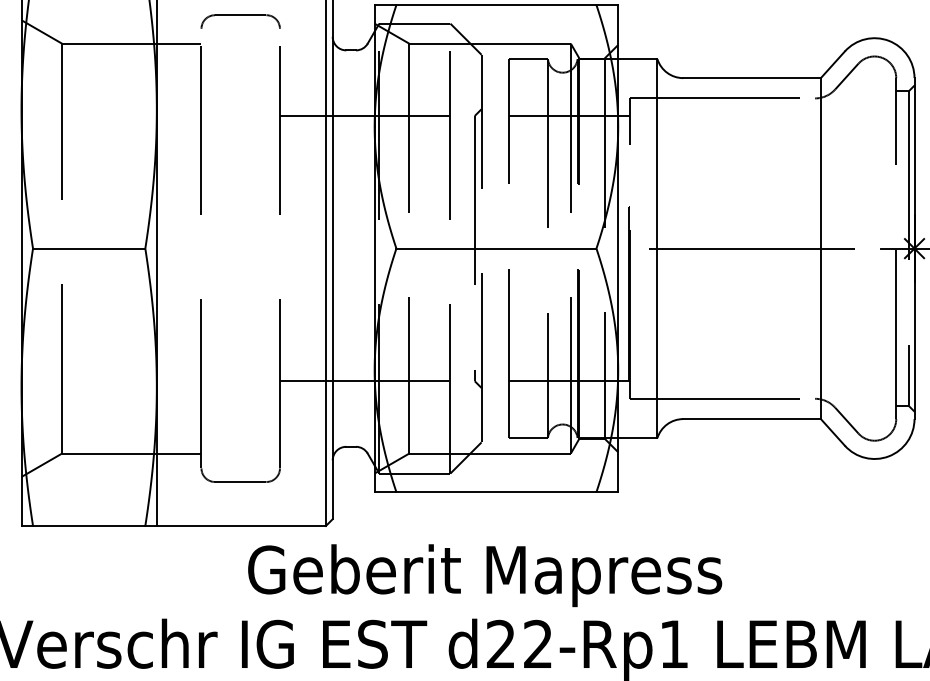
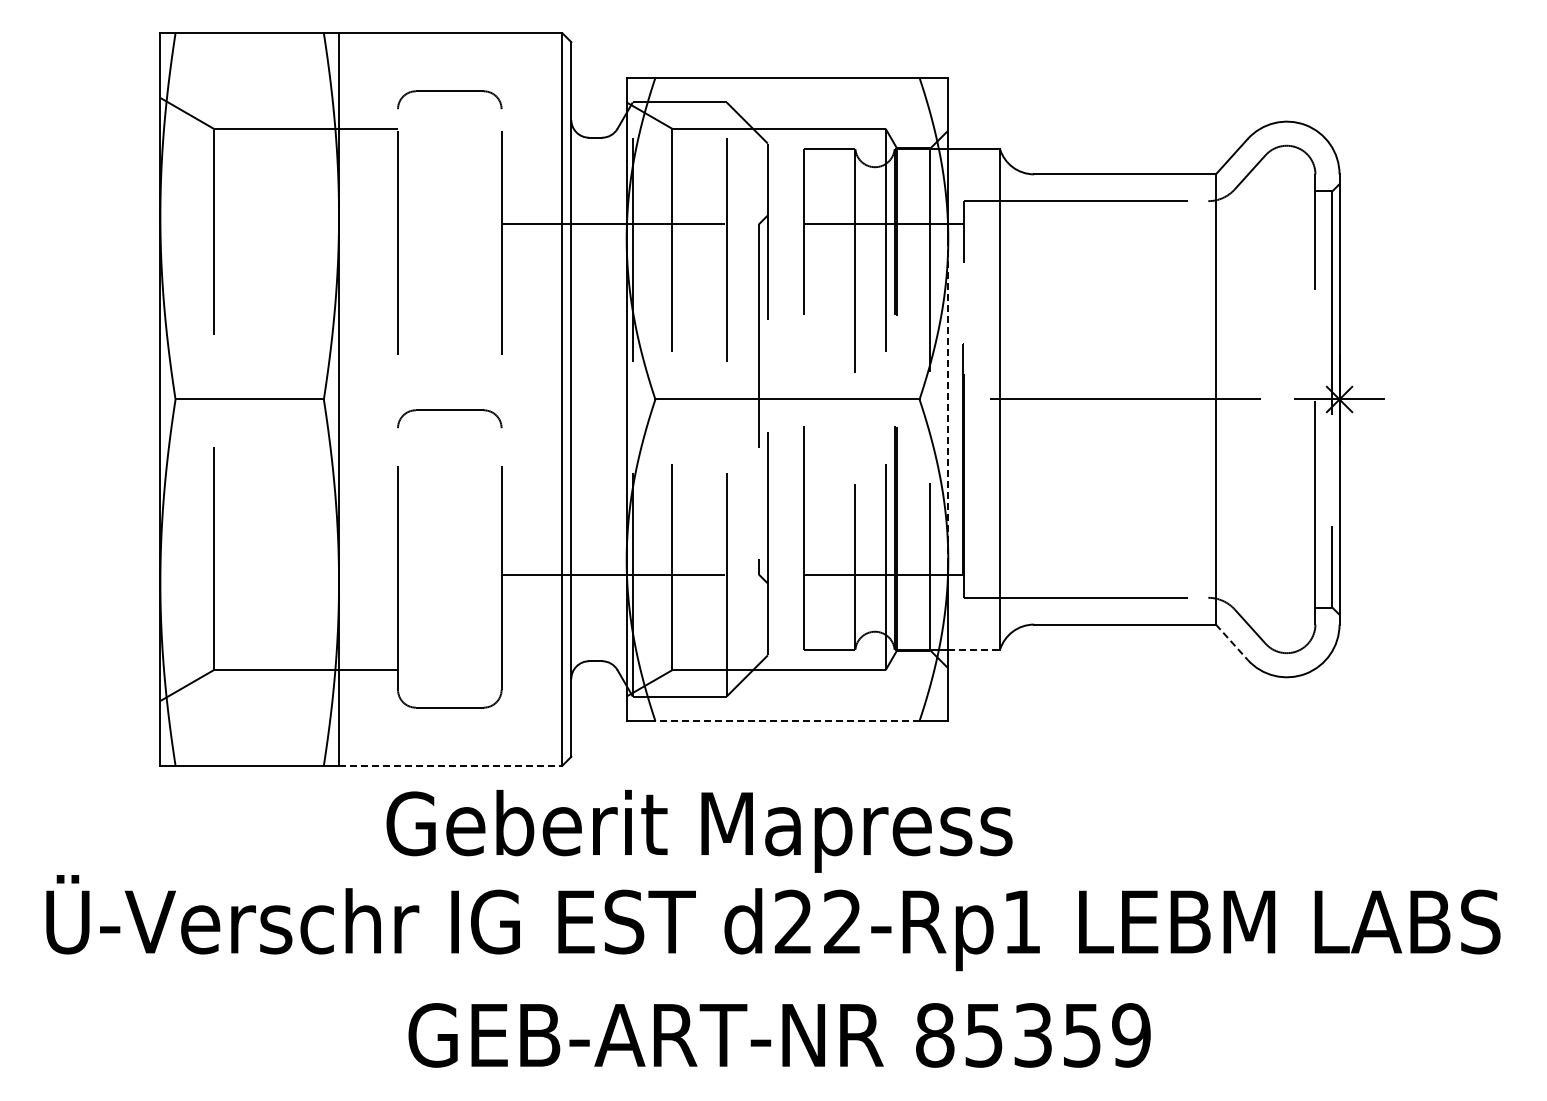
line: (618, 248) -> (948, 399), solid -> dashed
part: (240, 256) -> (449, 410), added
line: (832, 432) -> (1231, 642), solid -> dashed
line: (638, 437) -> (974, 649), solid -> dashed
line: (495, 492) -> (786, 721), solid -> dashed
line: (241, 525) -> (450, 765), solid -> dashed
text: (485, 575) -> (699, 831), moved

